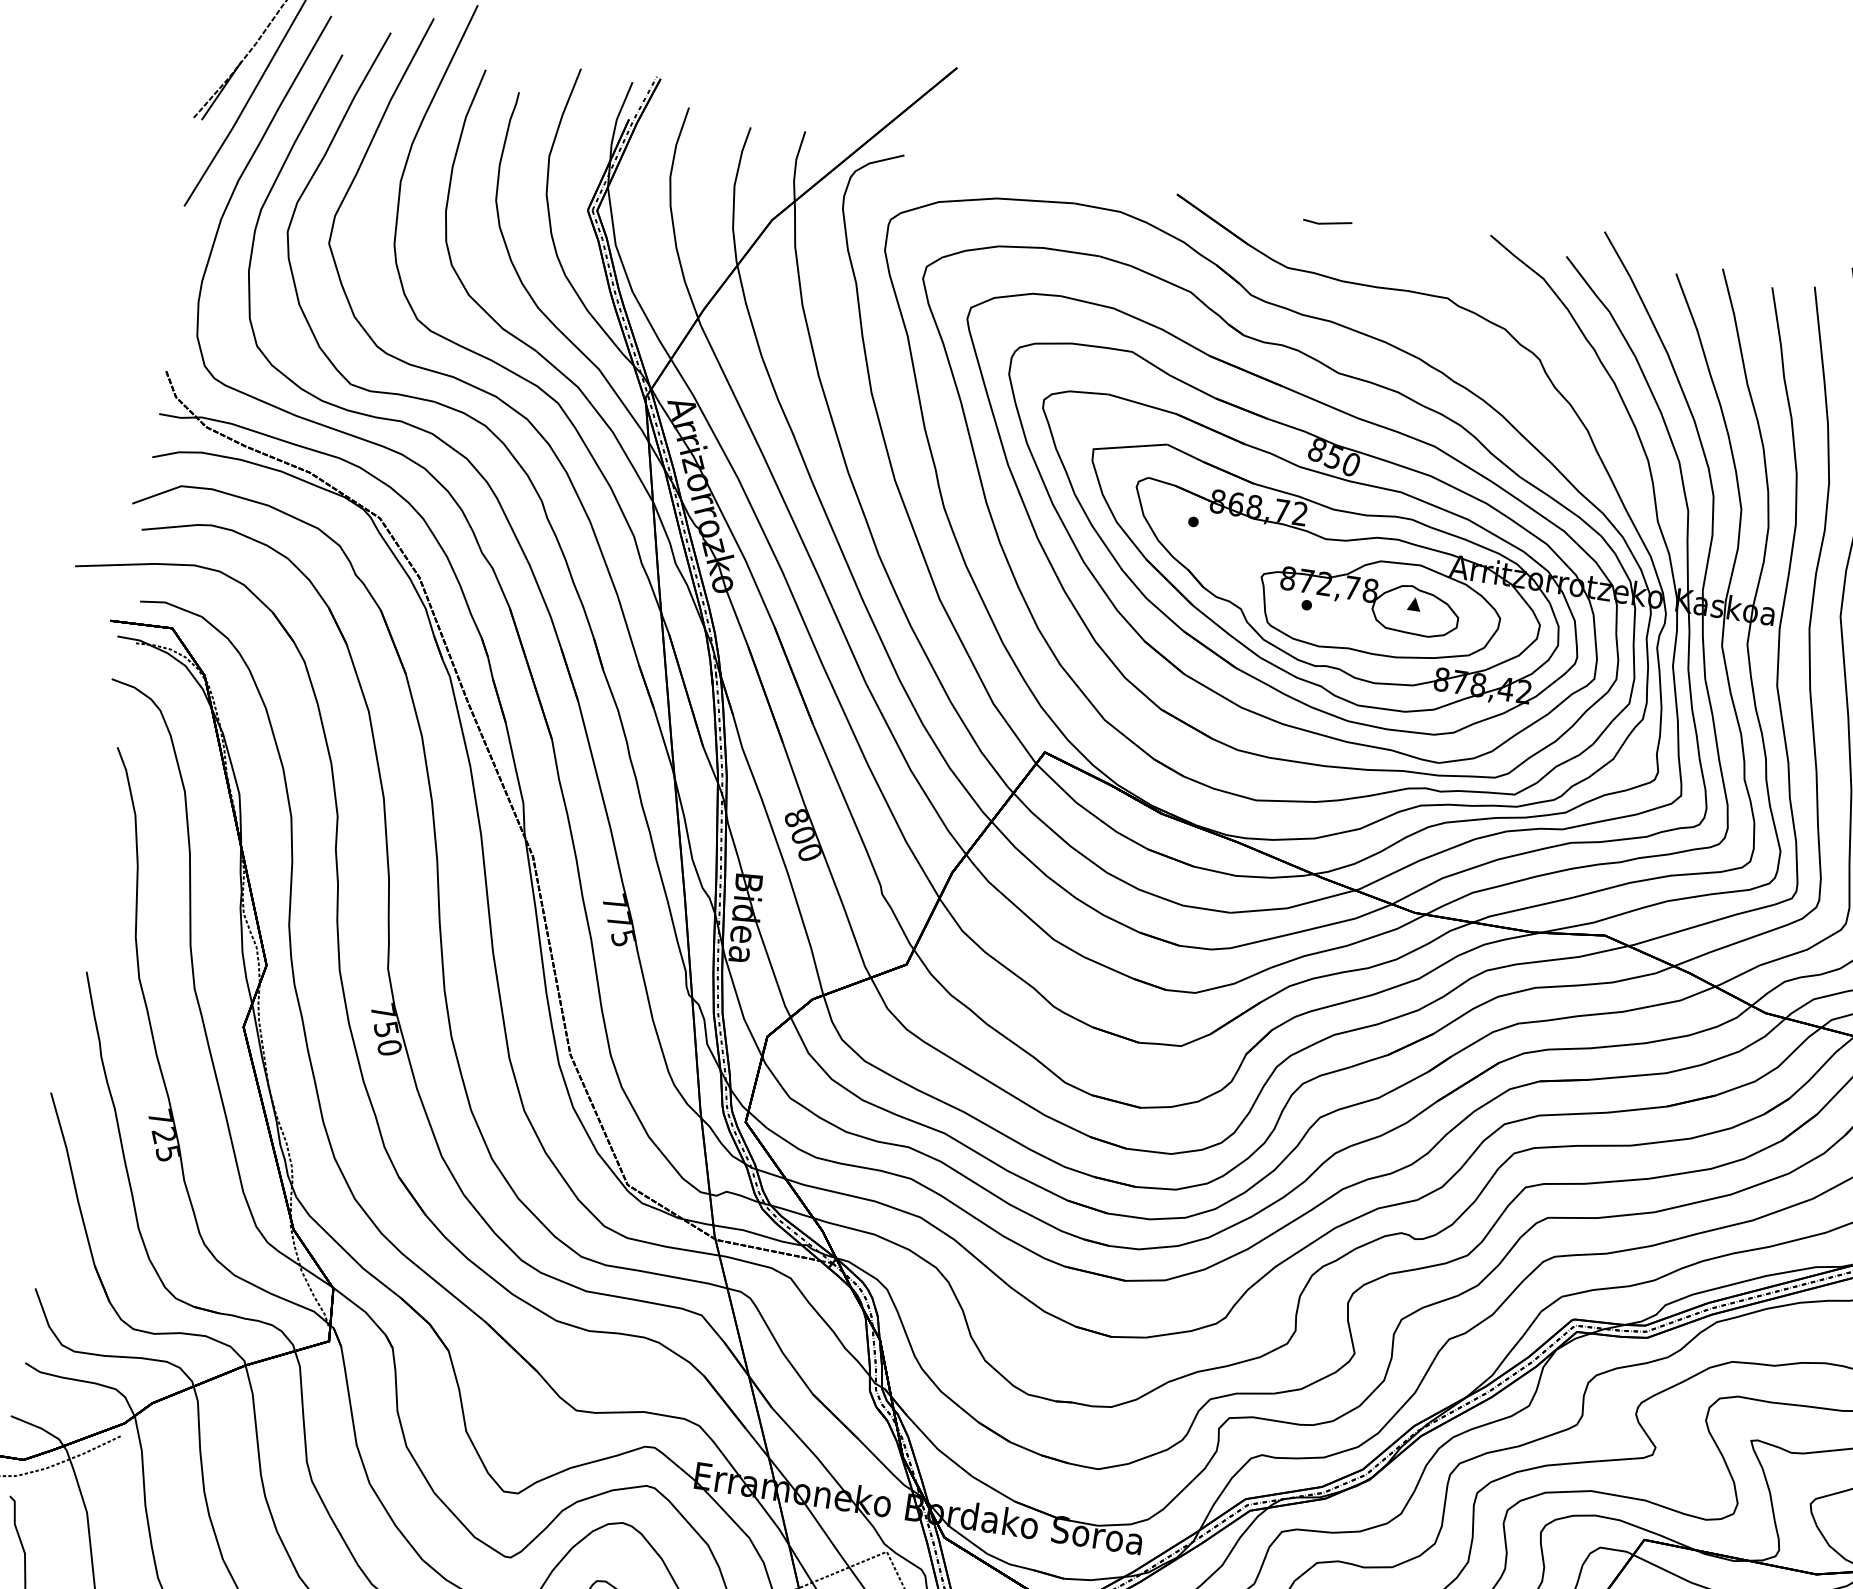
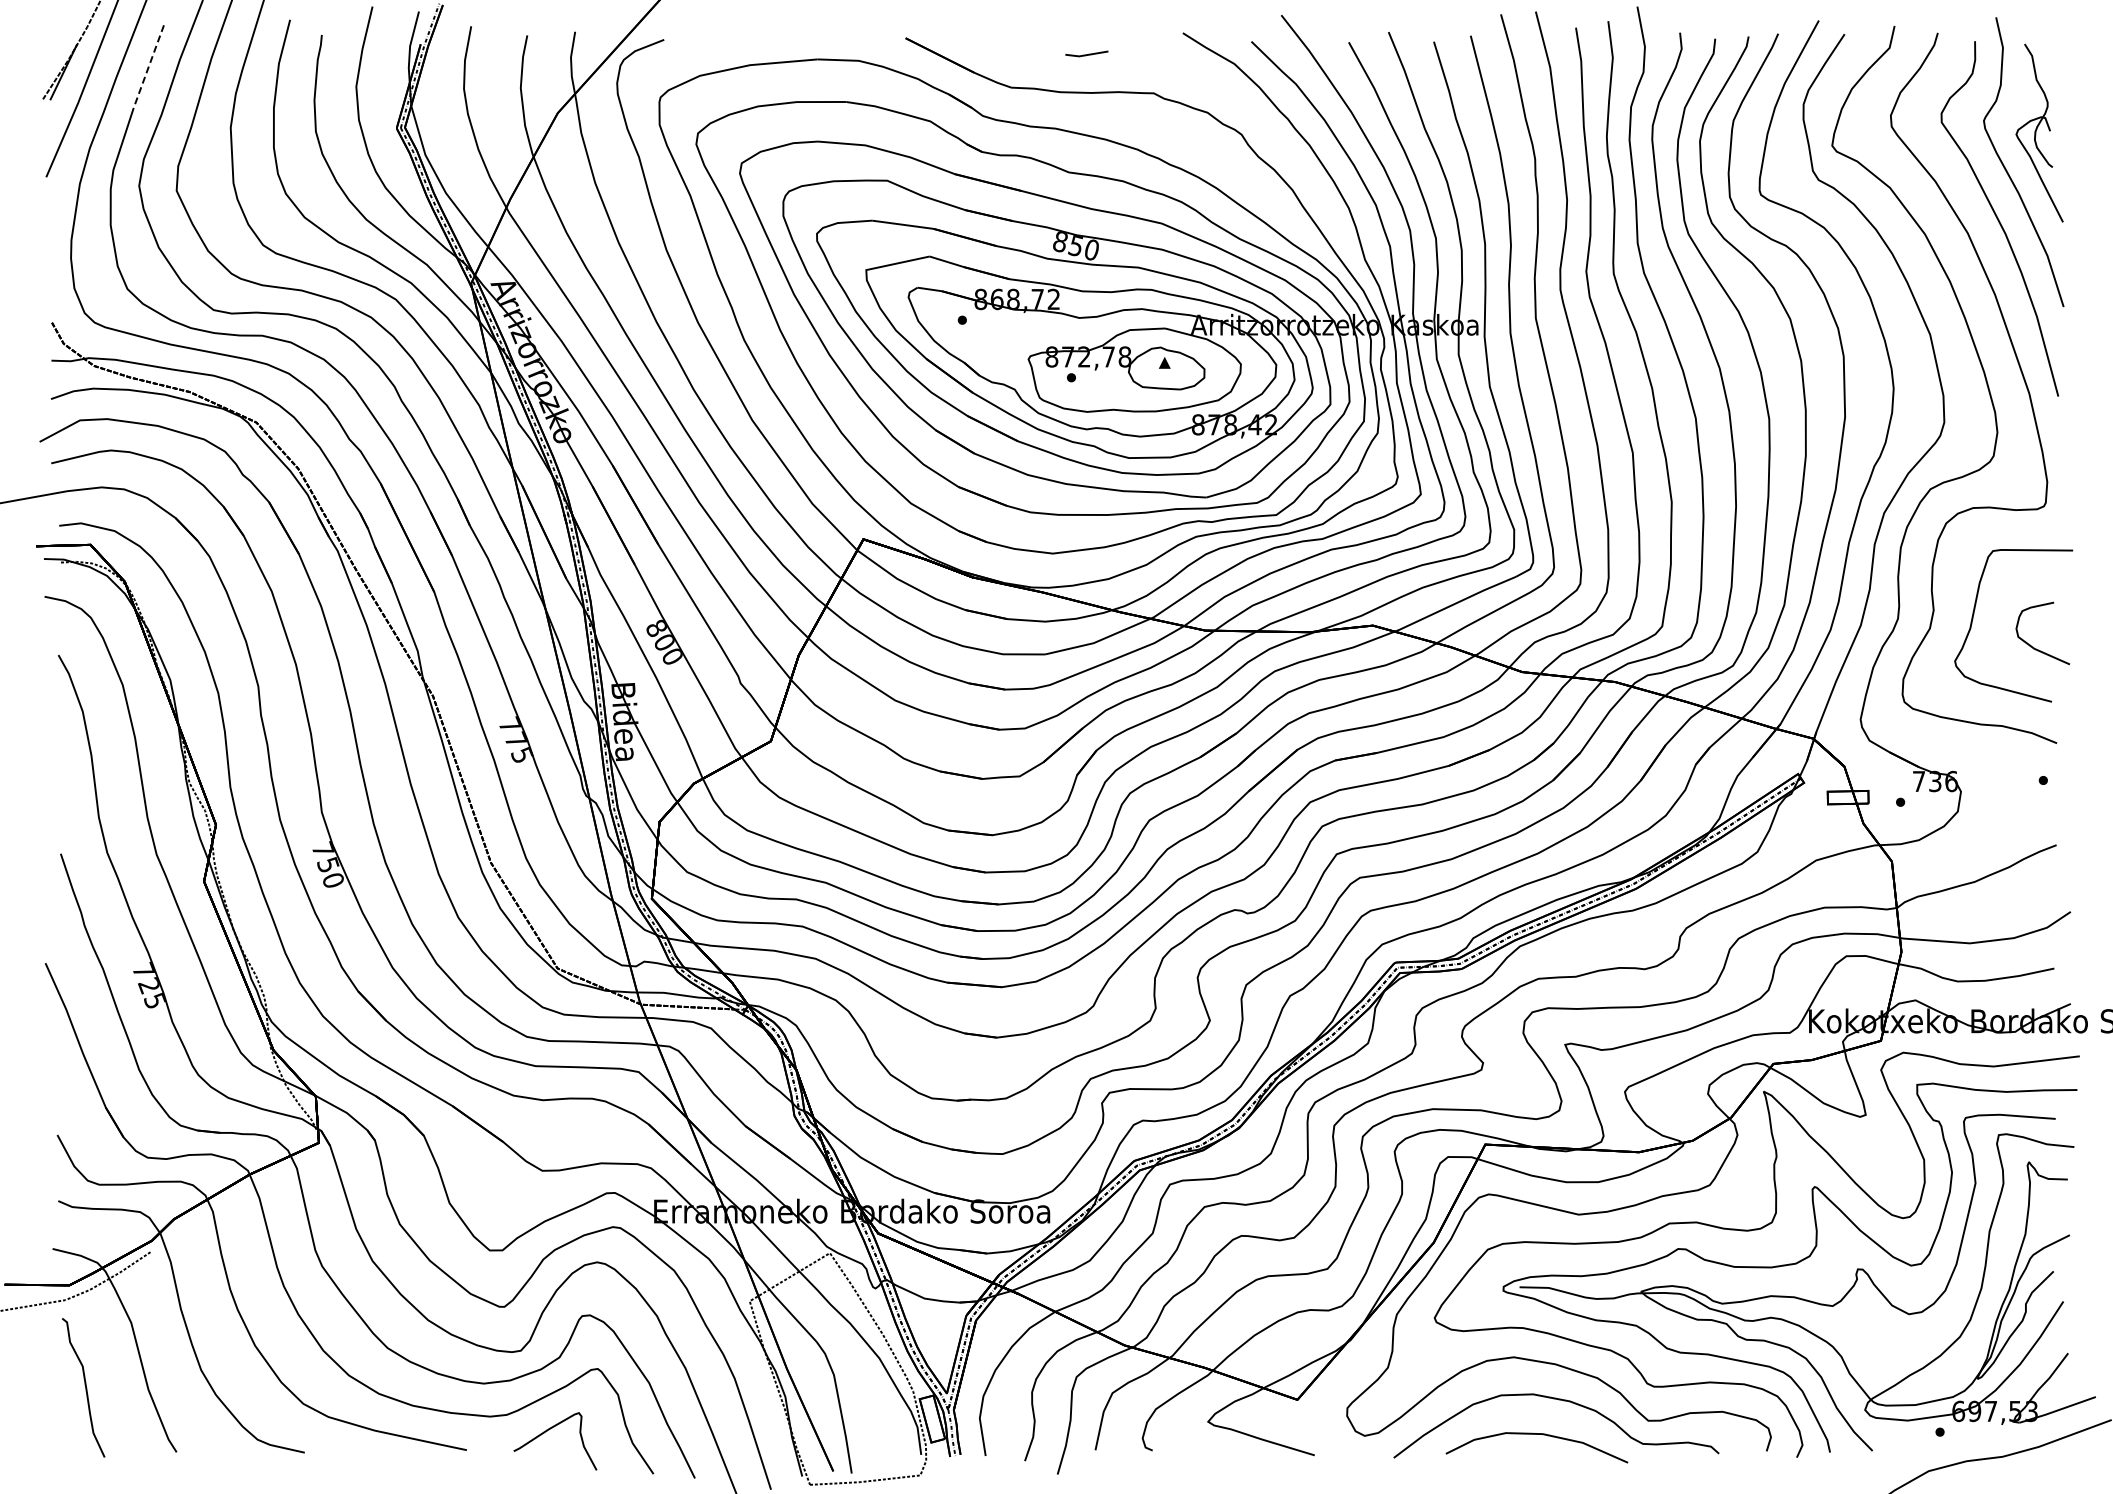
line: (318, 99) -> (148, 67), solid -> dashed
line: (1327, 222) -> (1086, 54), moved

